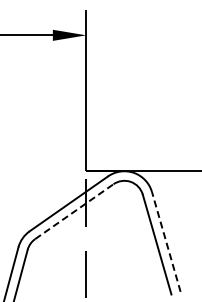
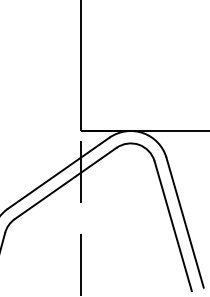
line: (74, 211) -> (65, 183), dashed -> solid
line: (166, 241) -> (185, 222), dashed -> solid

